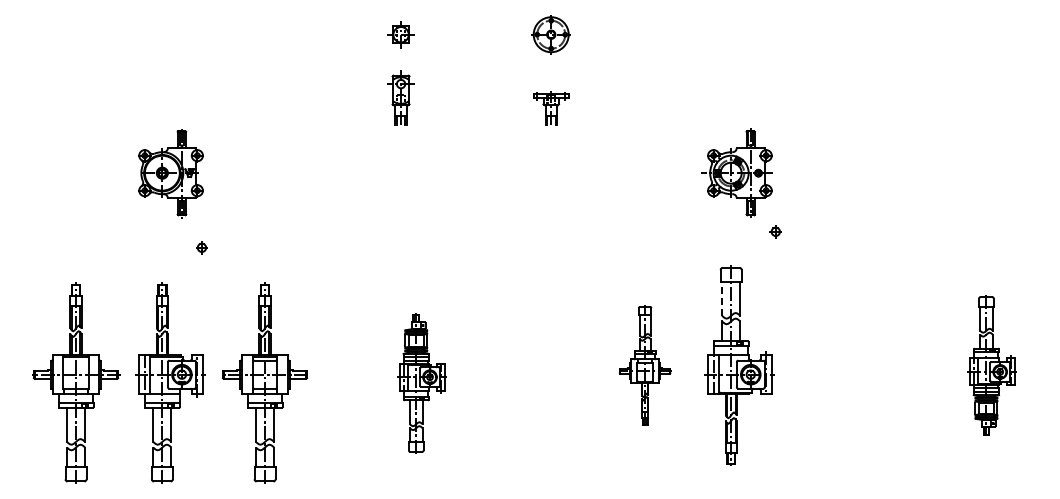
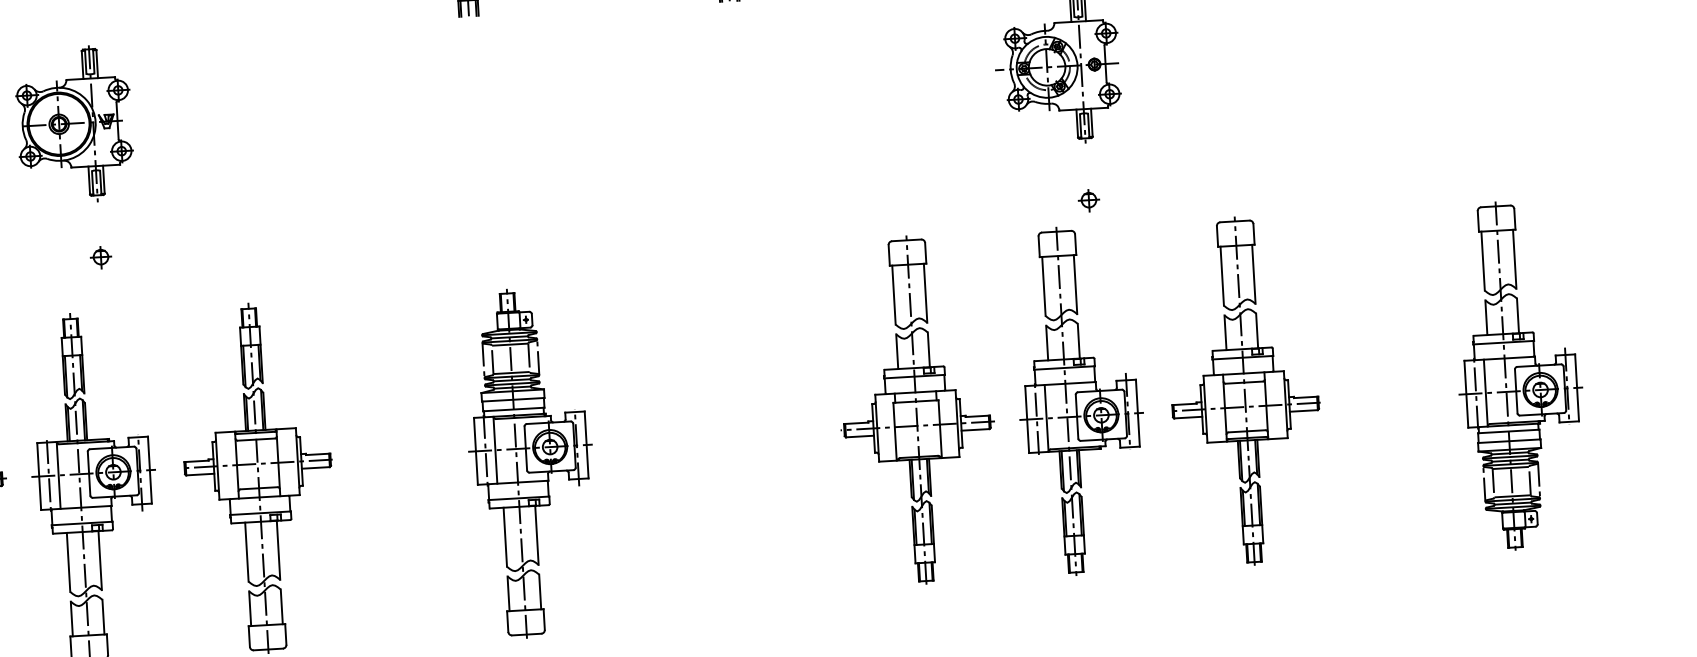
part: (775, 231) -> (1088, 199), moved
part: (201, 247) -> (100, 256), moved
line: (722, 298) -> (1044, 285), dashed -> solid
part: (645, 365) -> (917, 409), size x1.67
part: (833, 365) -> (1244, 391), added
part: (991, 365) -> (1518, 375), size x1.43
part: (421, 382) -> (530, 461), size x1.43

